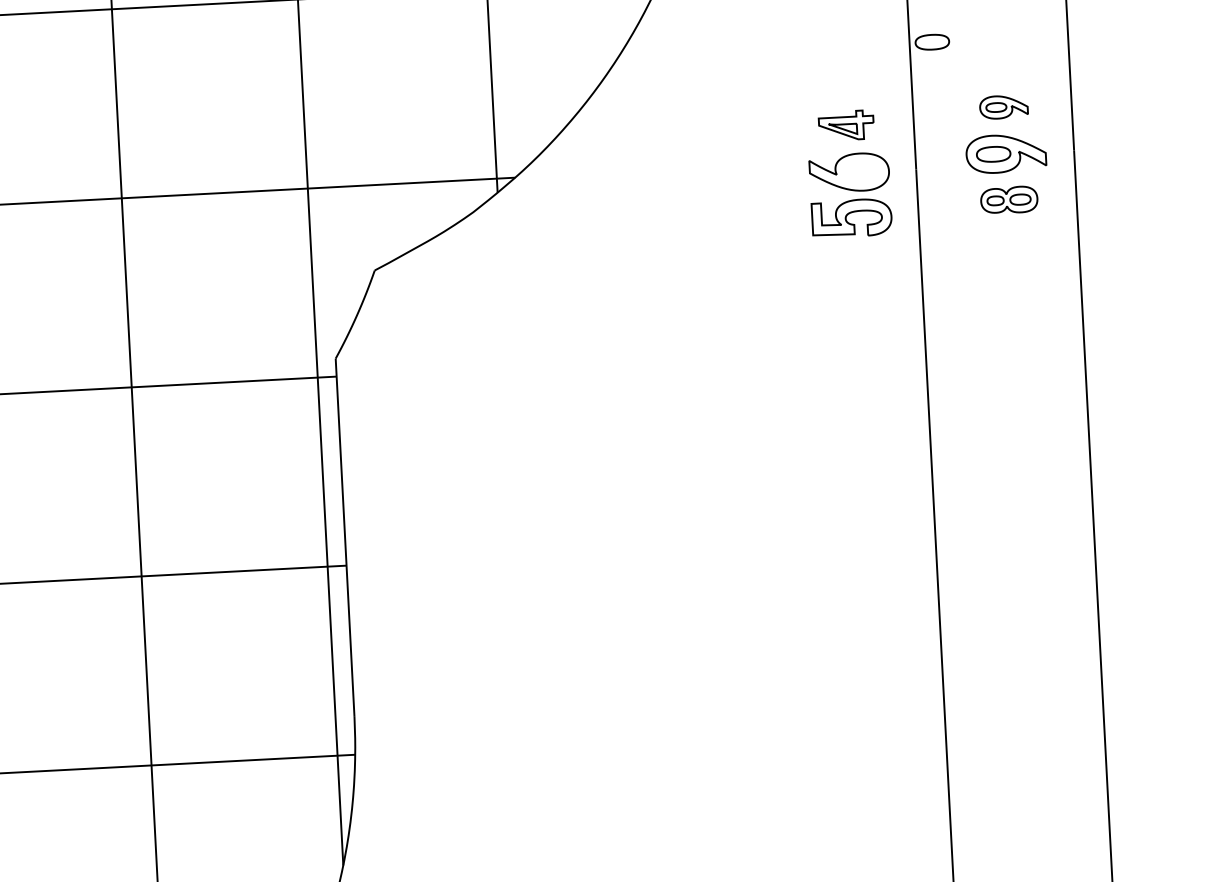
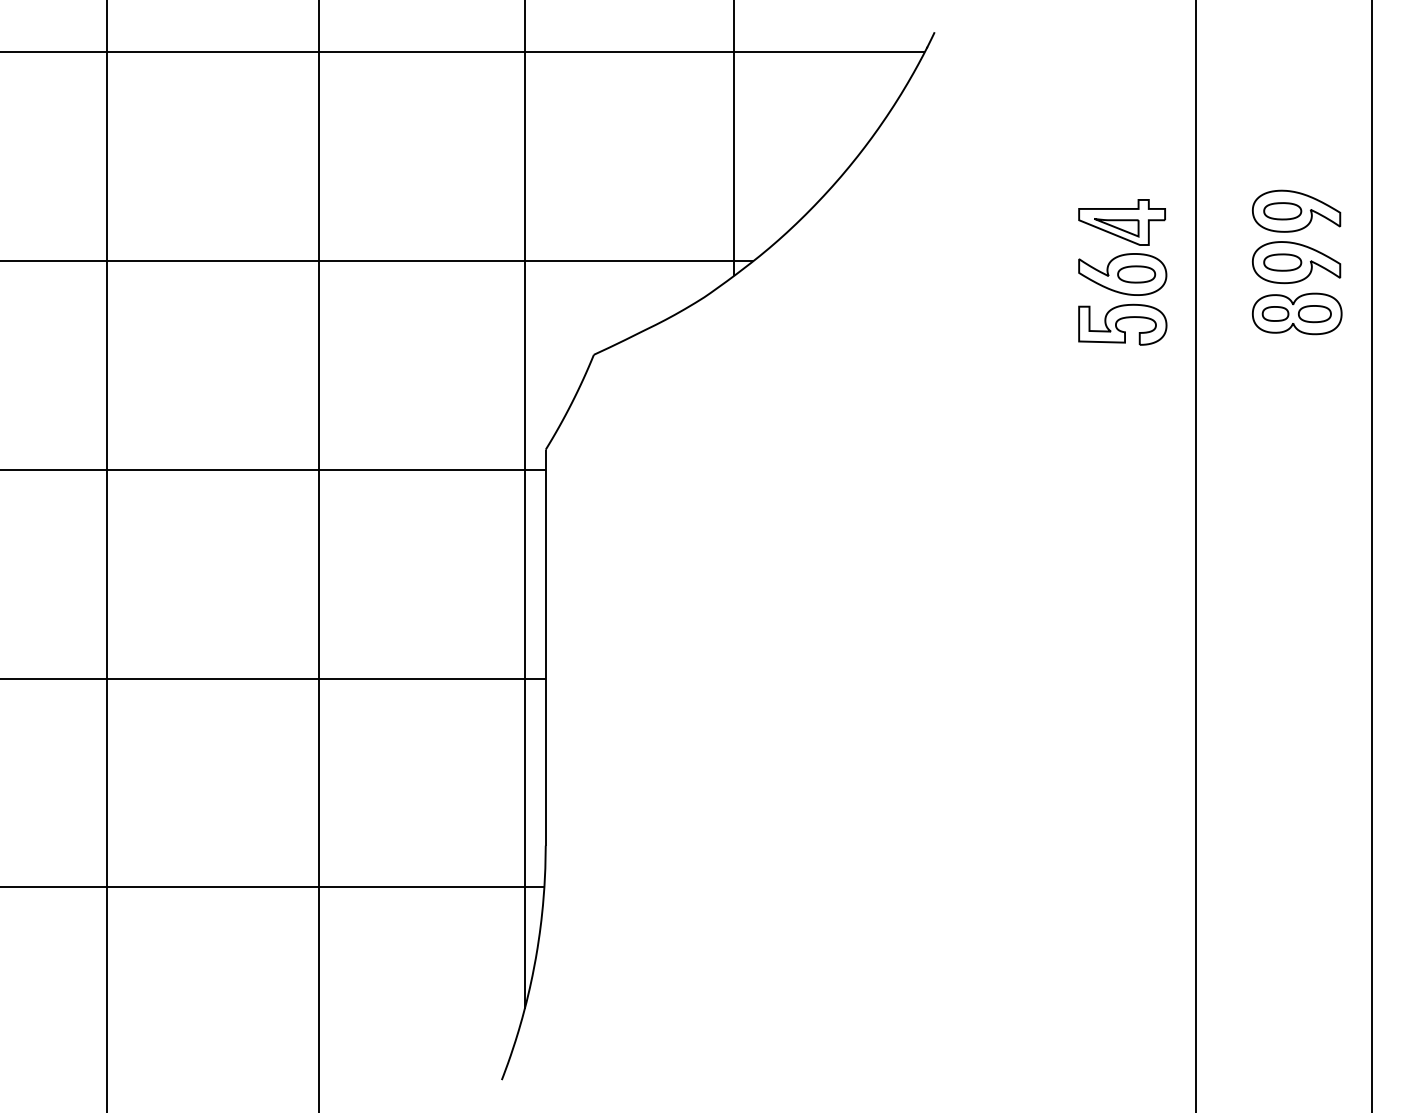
part: (932, 42) -> (1136, 274), moved
part: (1003, 106) -> (1296, 210), size x1.67
part: (845, 125) -> (1121, 222), size x1.43
part: (1009, 199) -> (1297, 313), size x1.43

